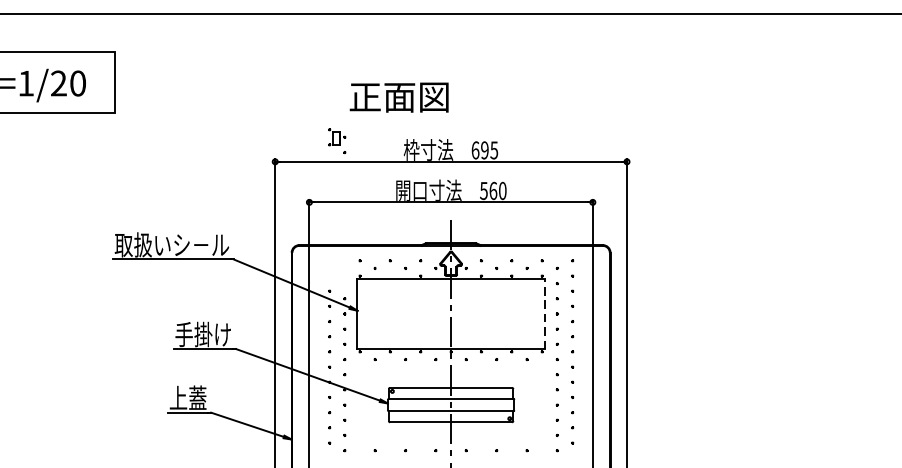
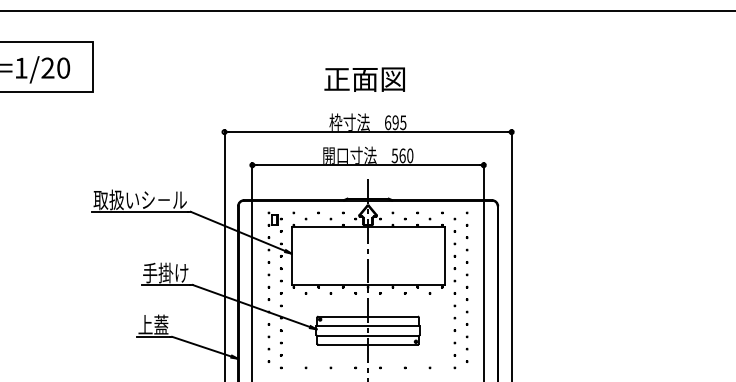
text: (398, 97) -> (364, 79), moved
part: (336, 140) -> (274, 221), moved
line: (544, 314) -> (444, 256), dashed -> solid

